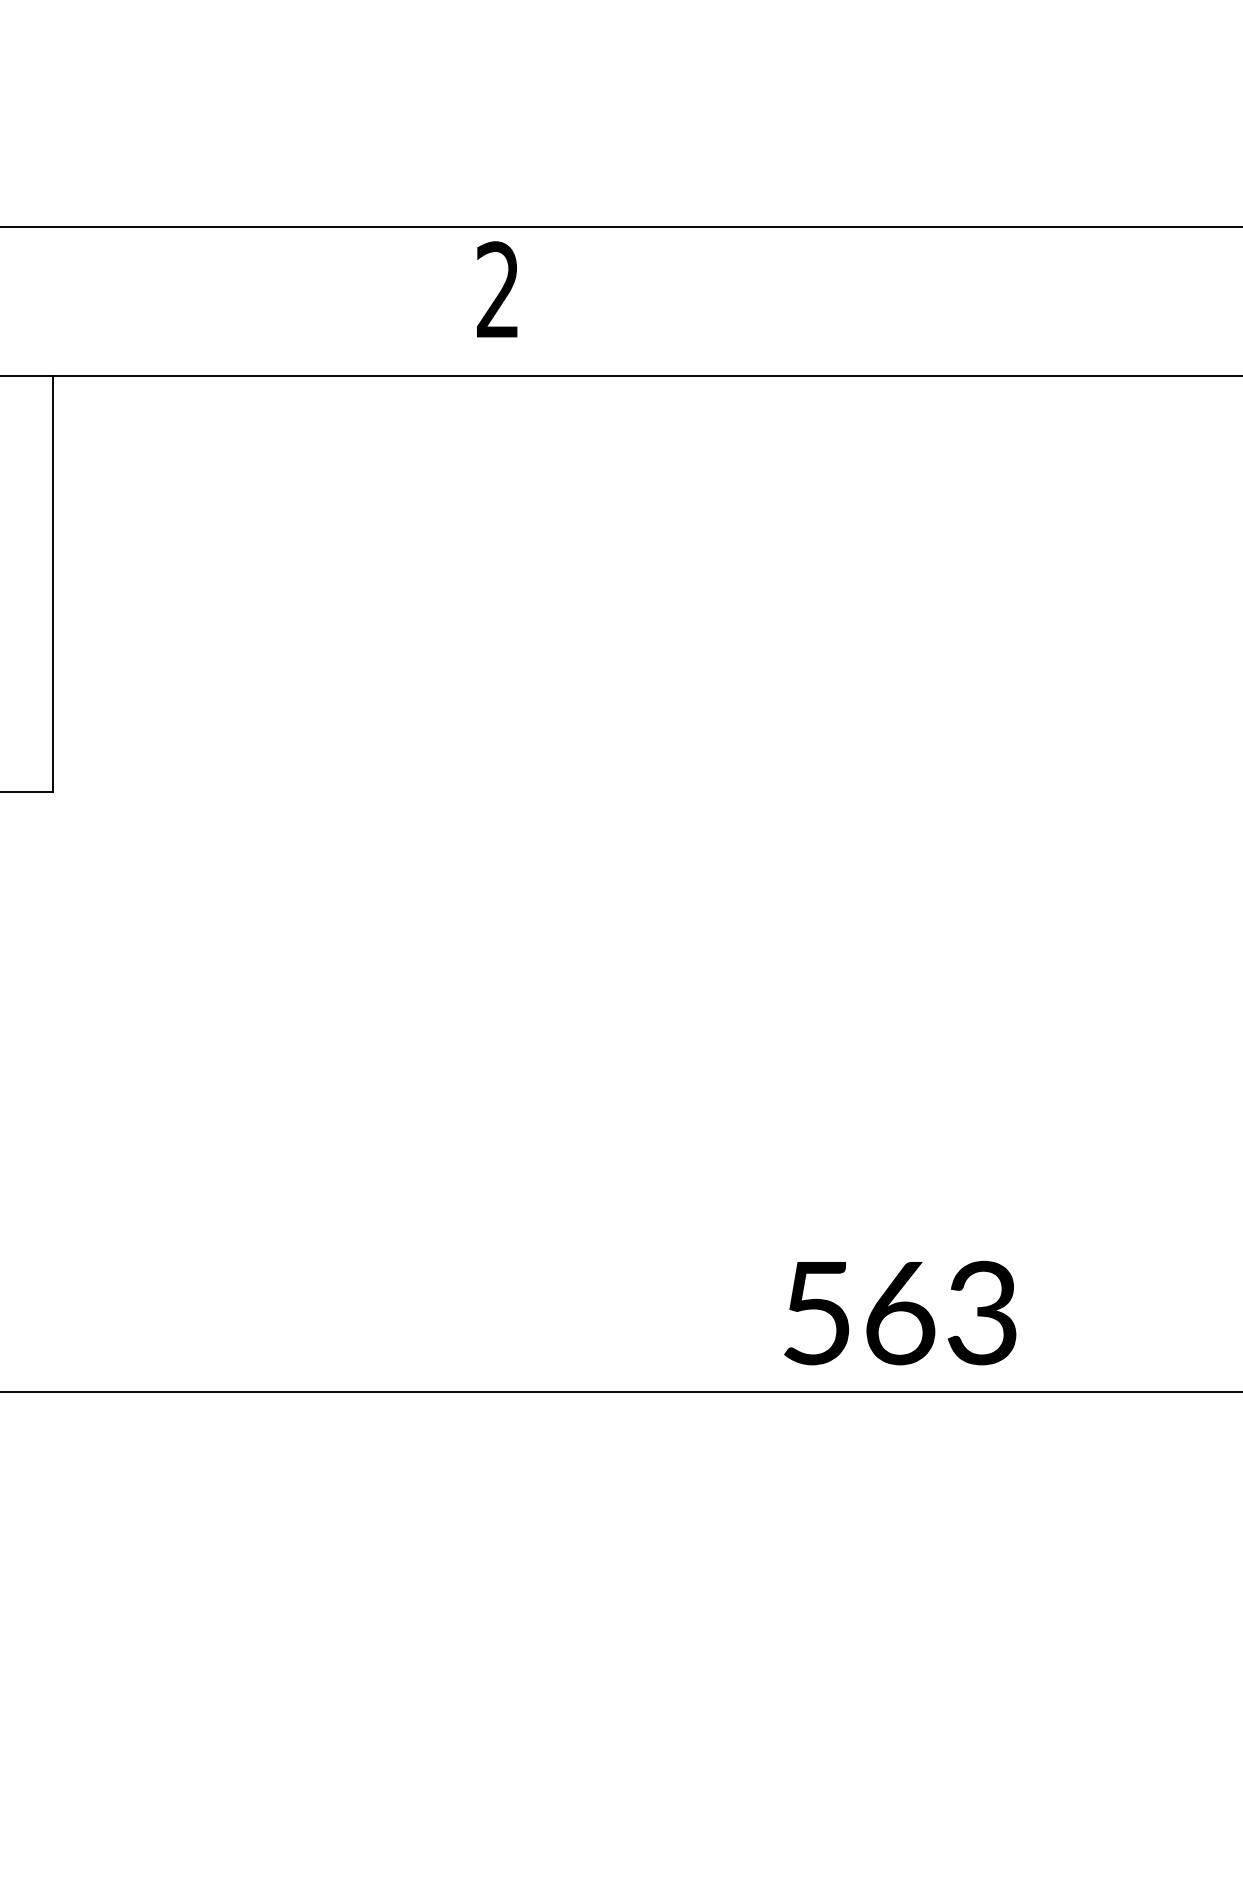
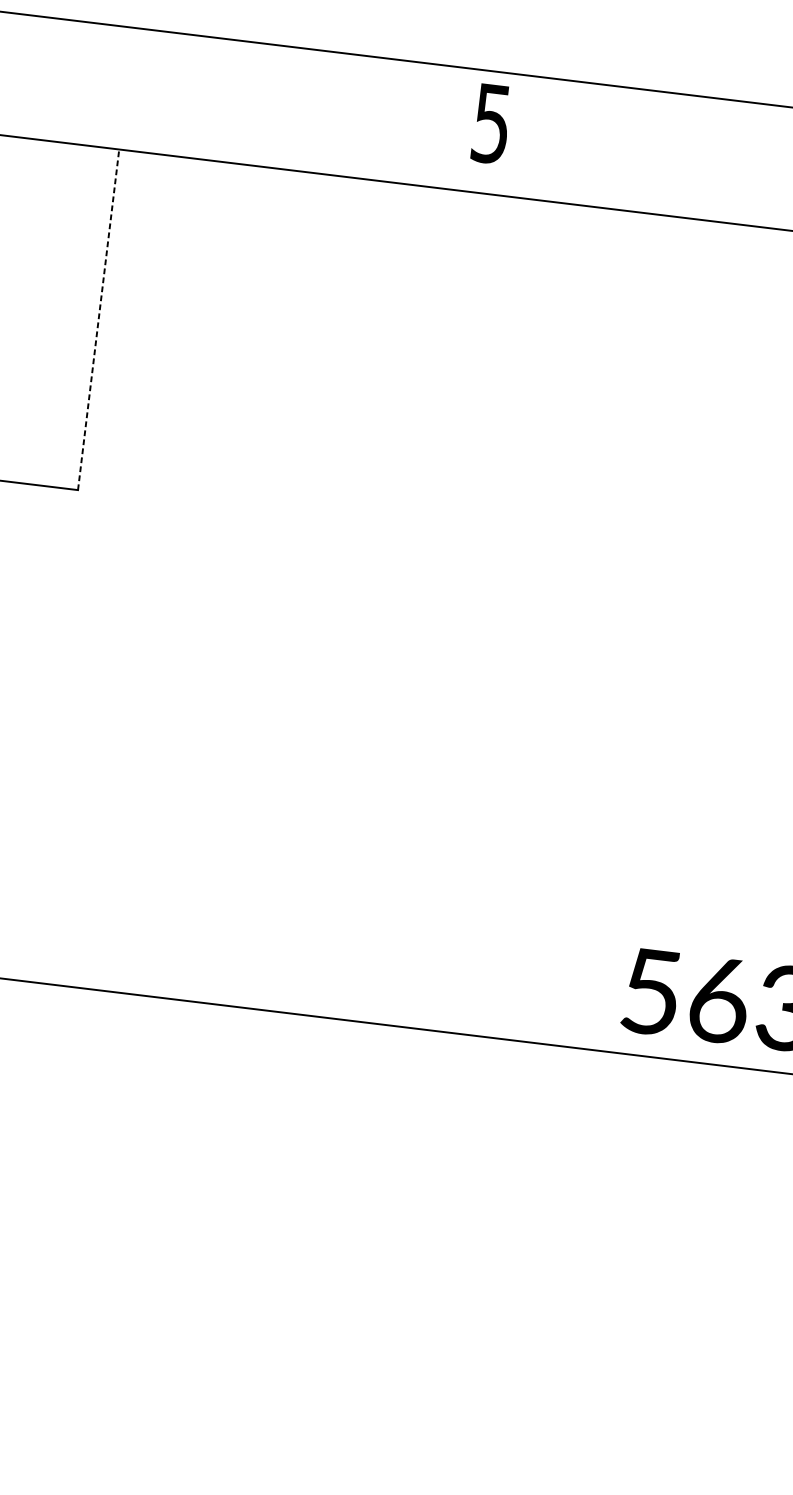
text: (497, 290) -> (491, 123), 2 -> 5
line: (53, 583) -> (98, 319), solid -> dashed

